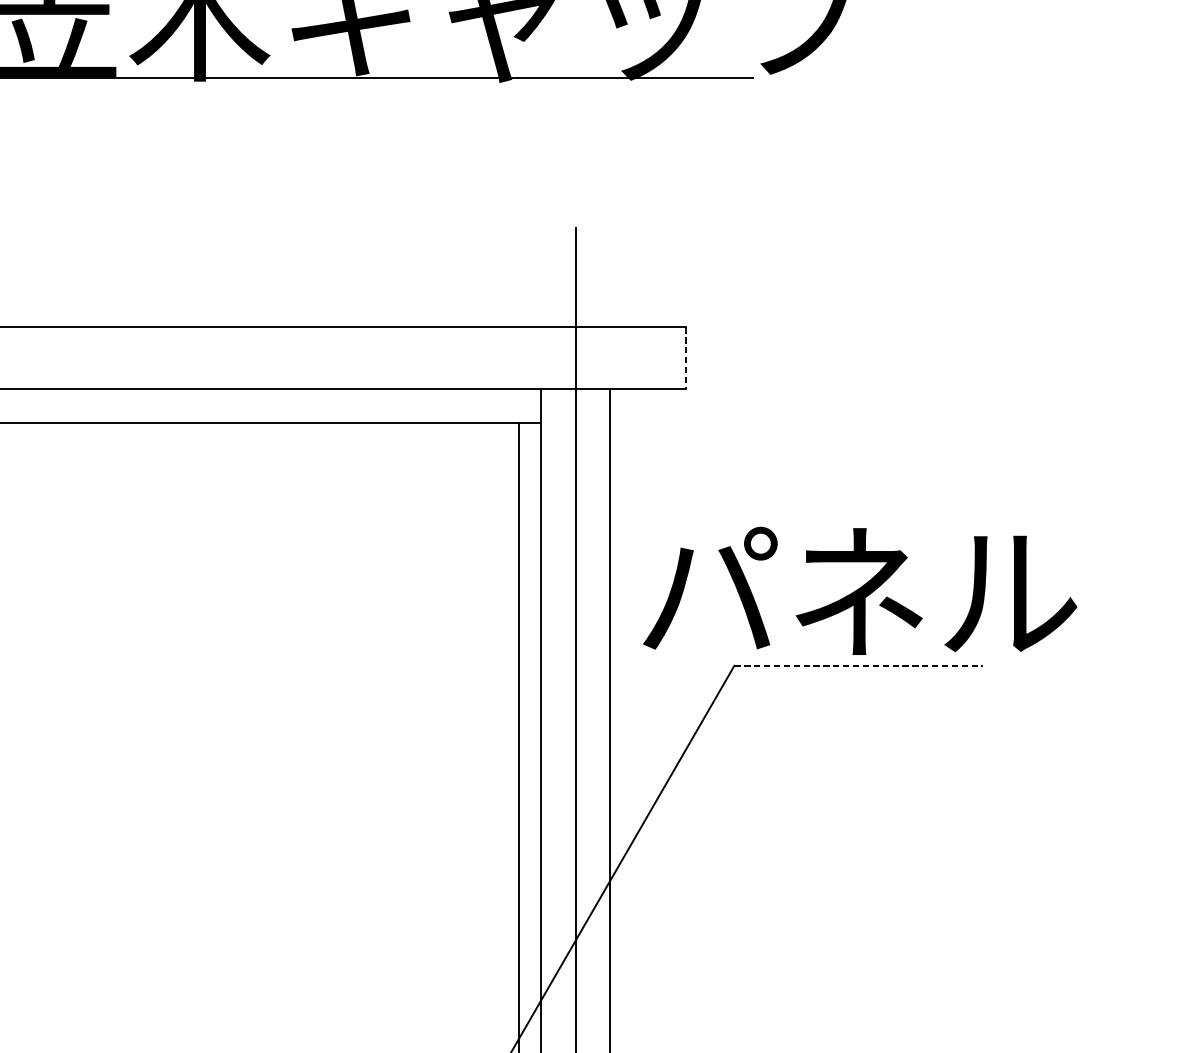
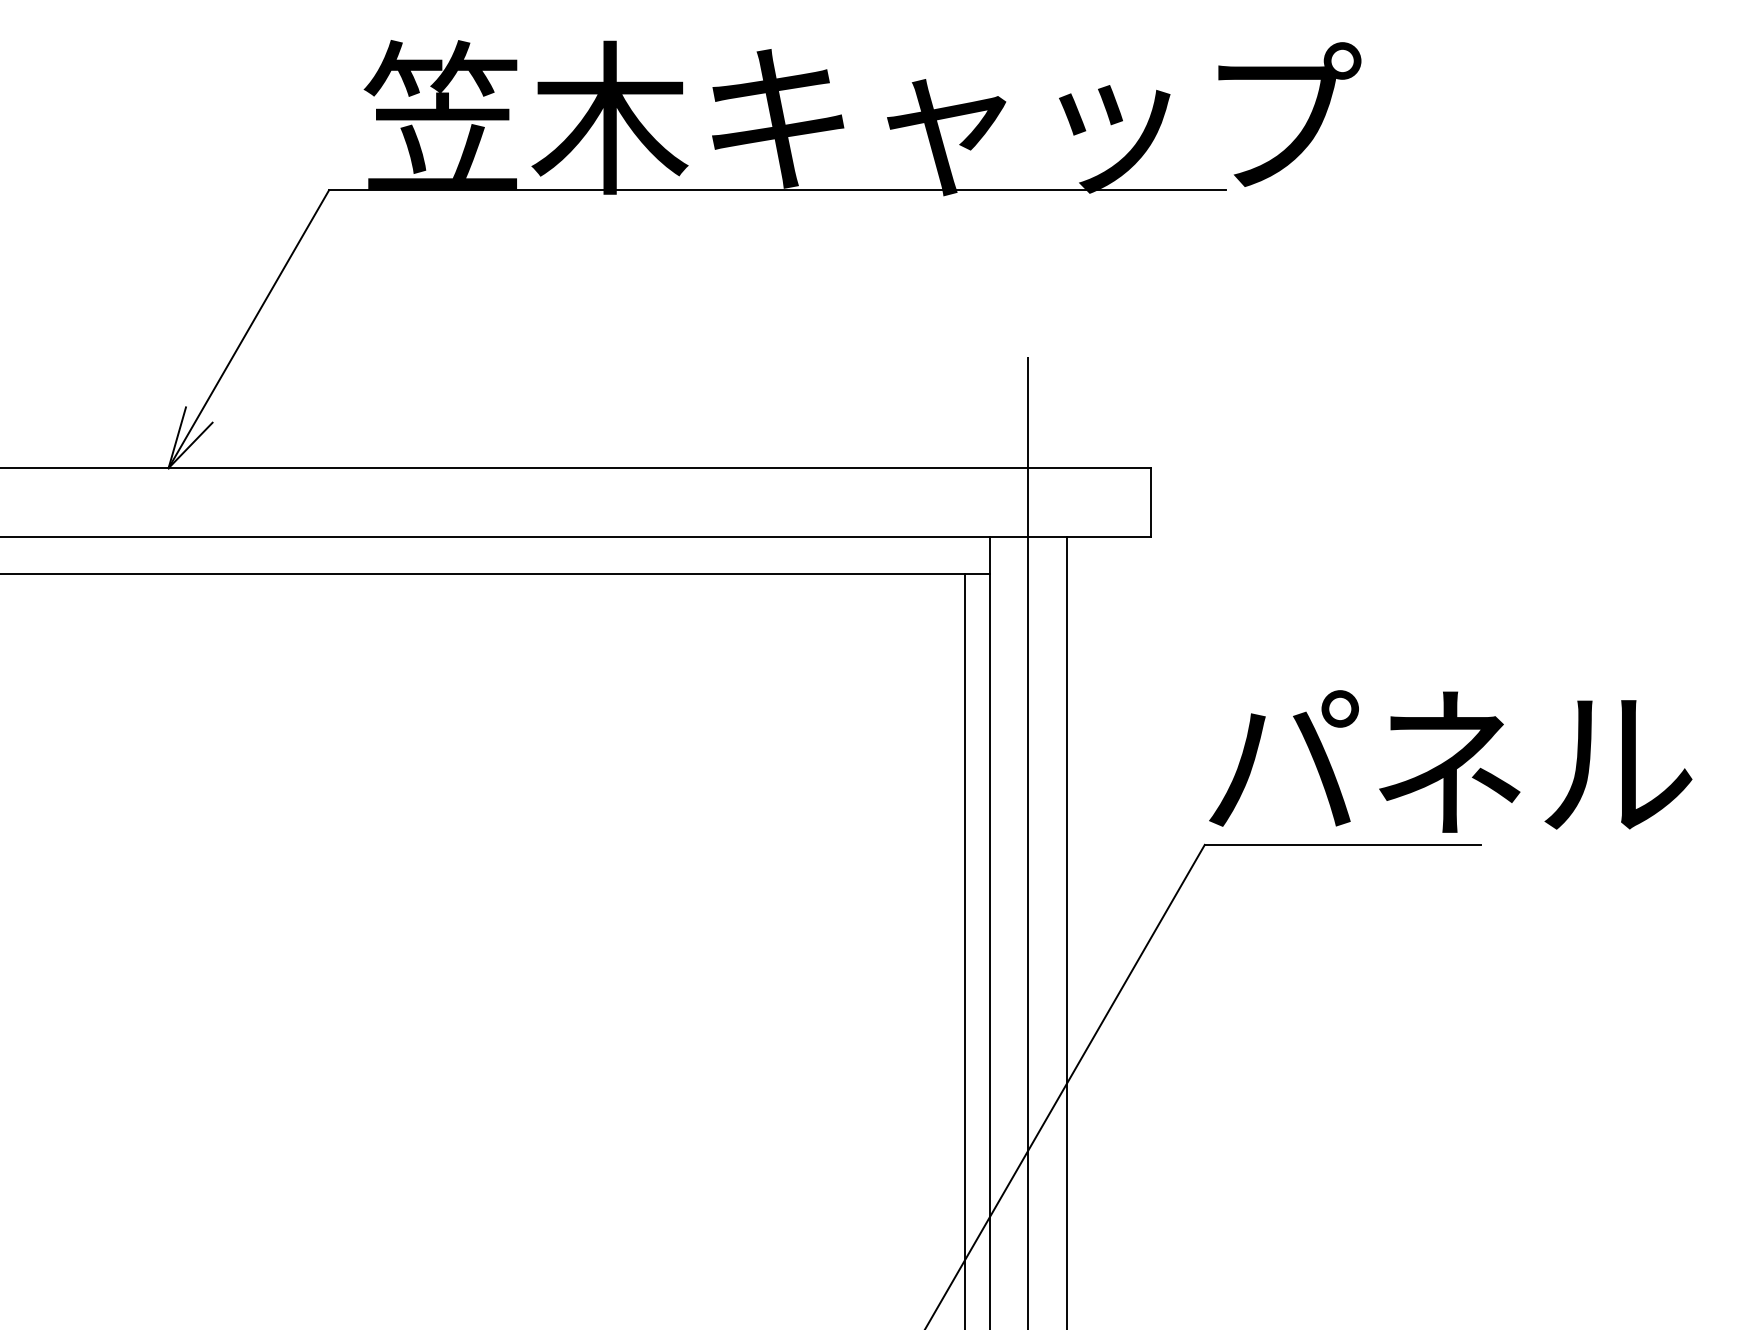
line: (686, 358) -> (1151, 502), dashed -> solid
text: (859, 590) -> (1450, 761), moved
line: (858, 665) -> (1343, 844), dashed -> solid

